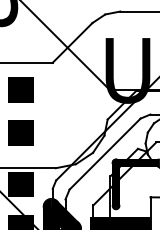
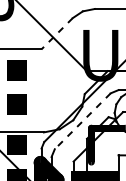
line: (72, 43) -> (57, 34), solid -> dashed
line: (104, 154) -> (82, 121), solid -> dashed

